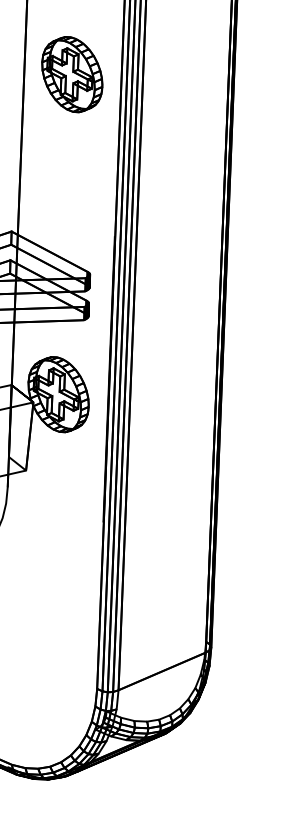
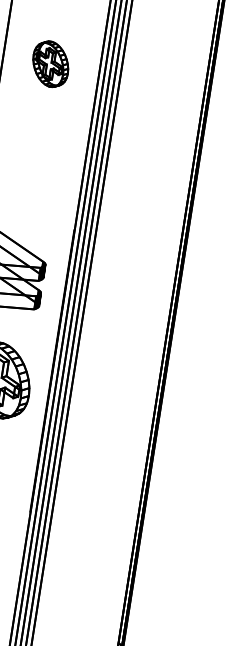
part: (72, 74) -> (50, 63), size x0.6

